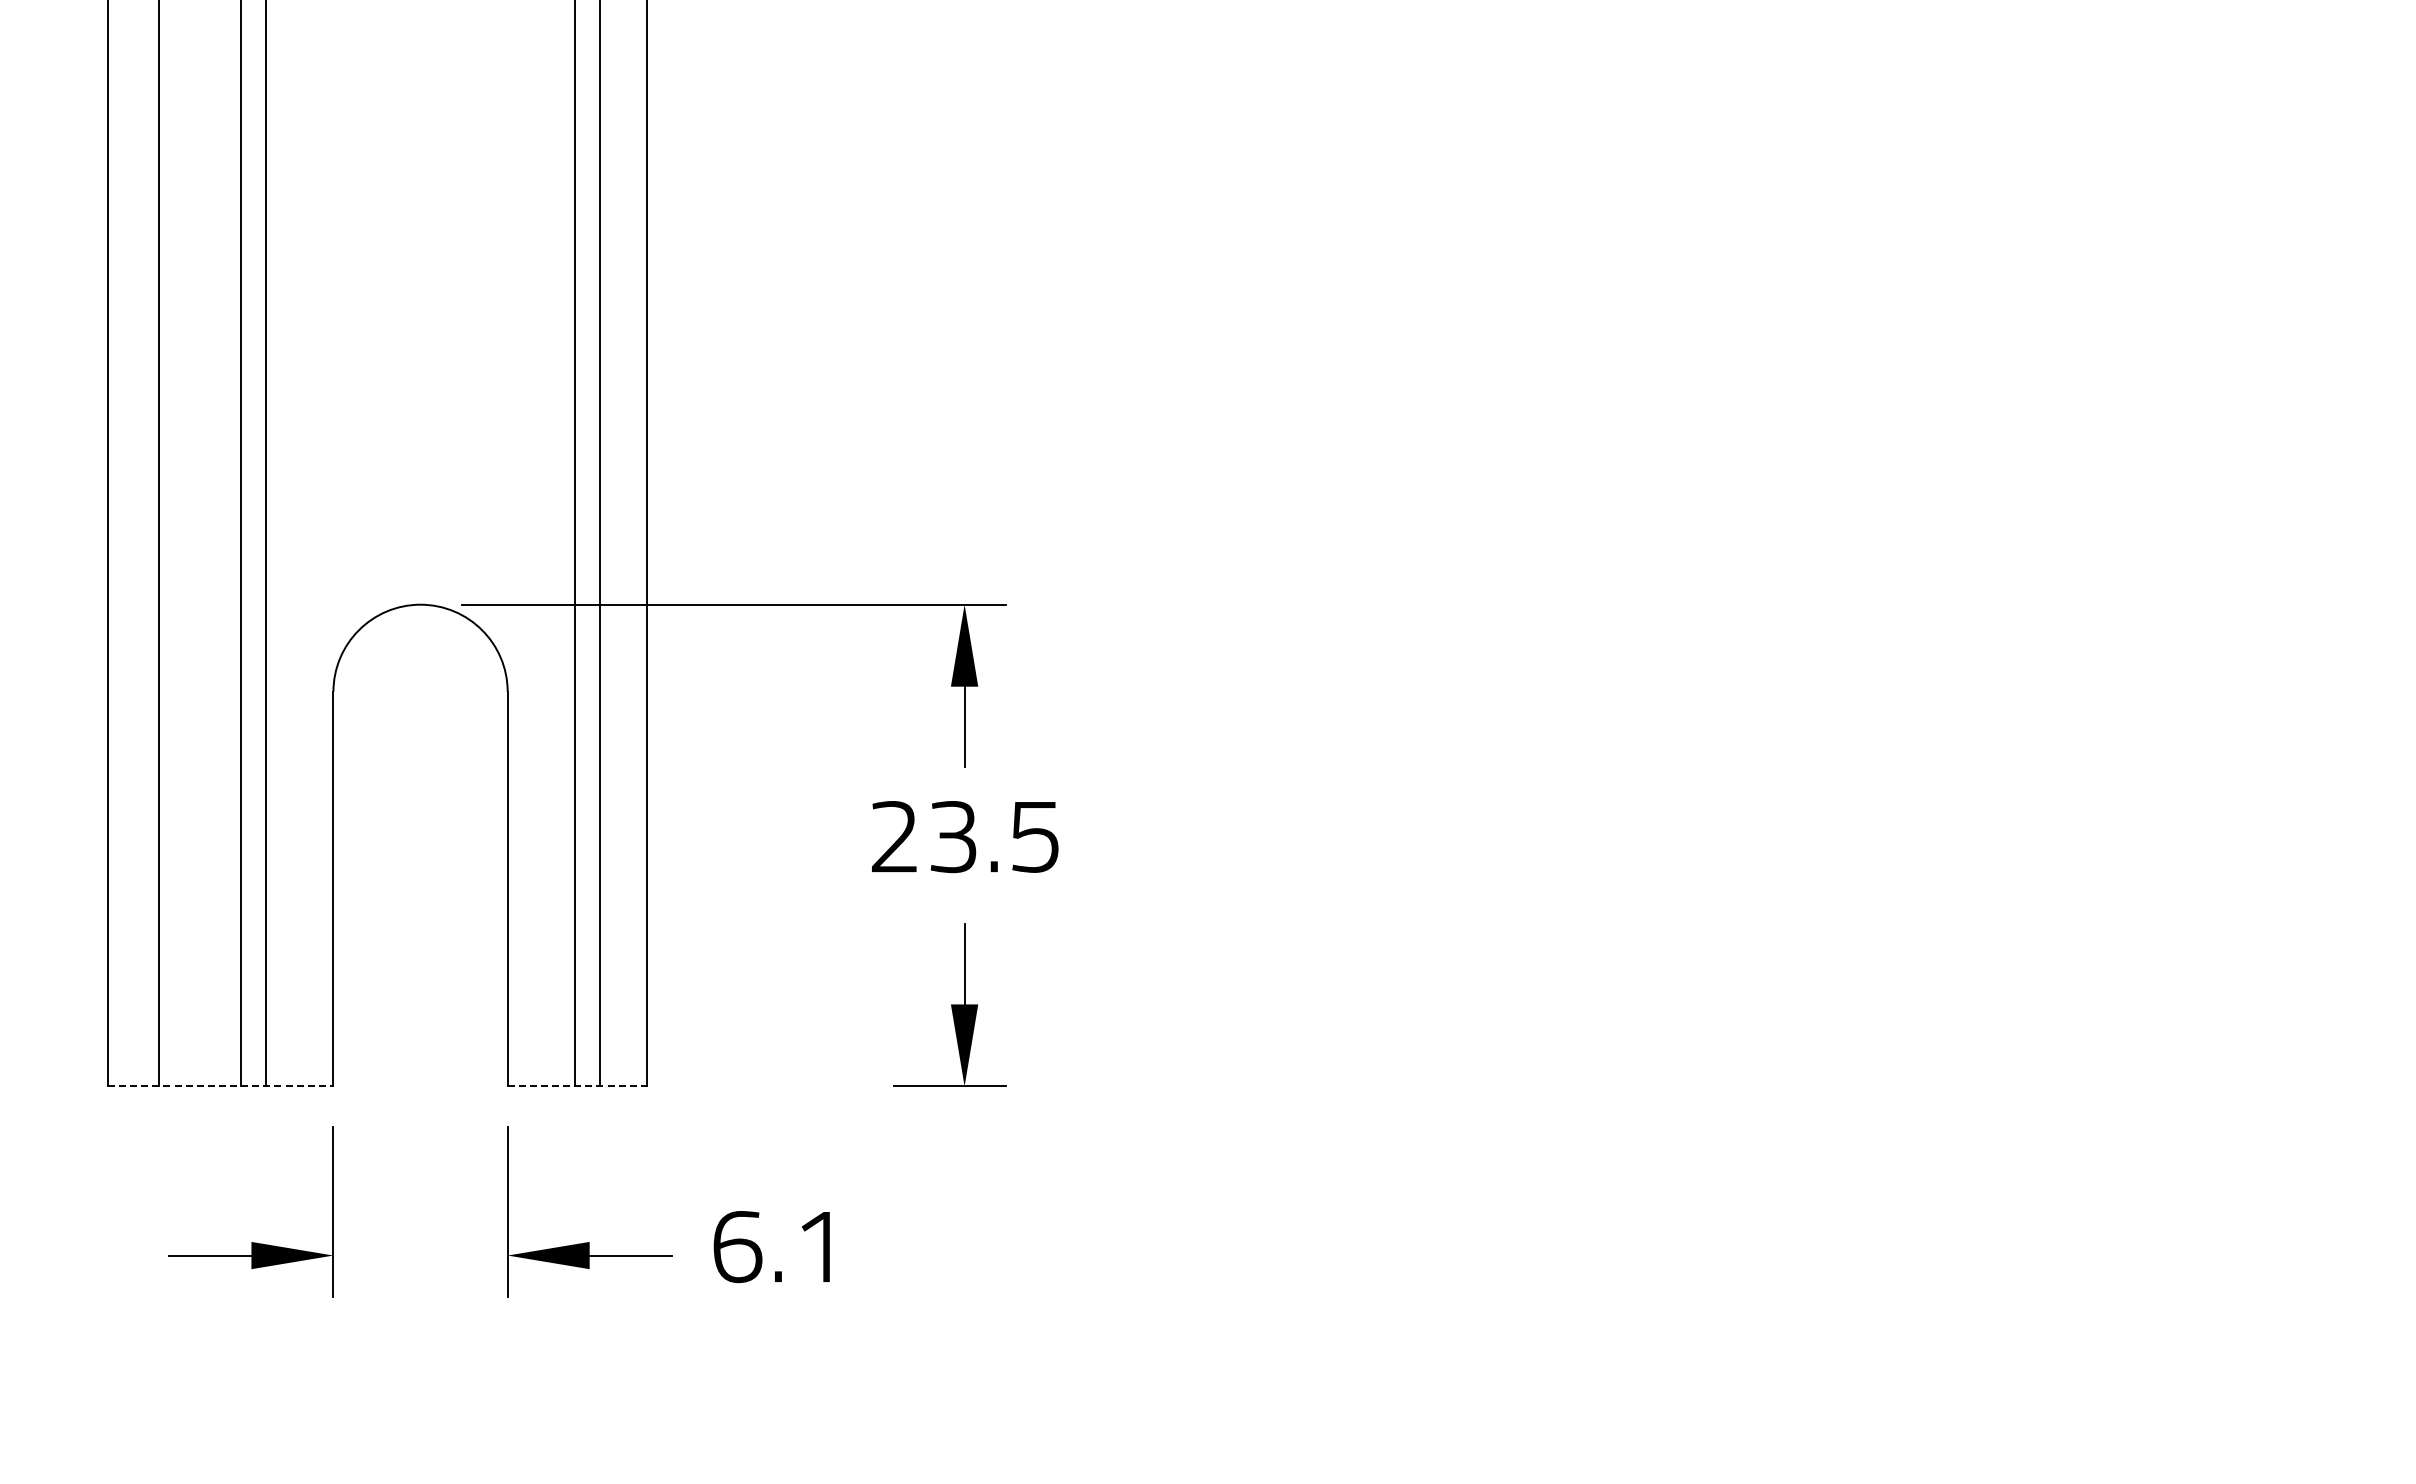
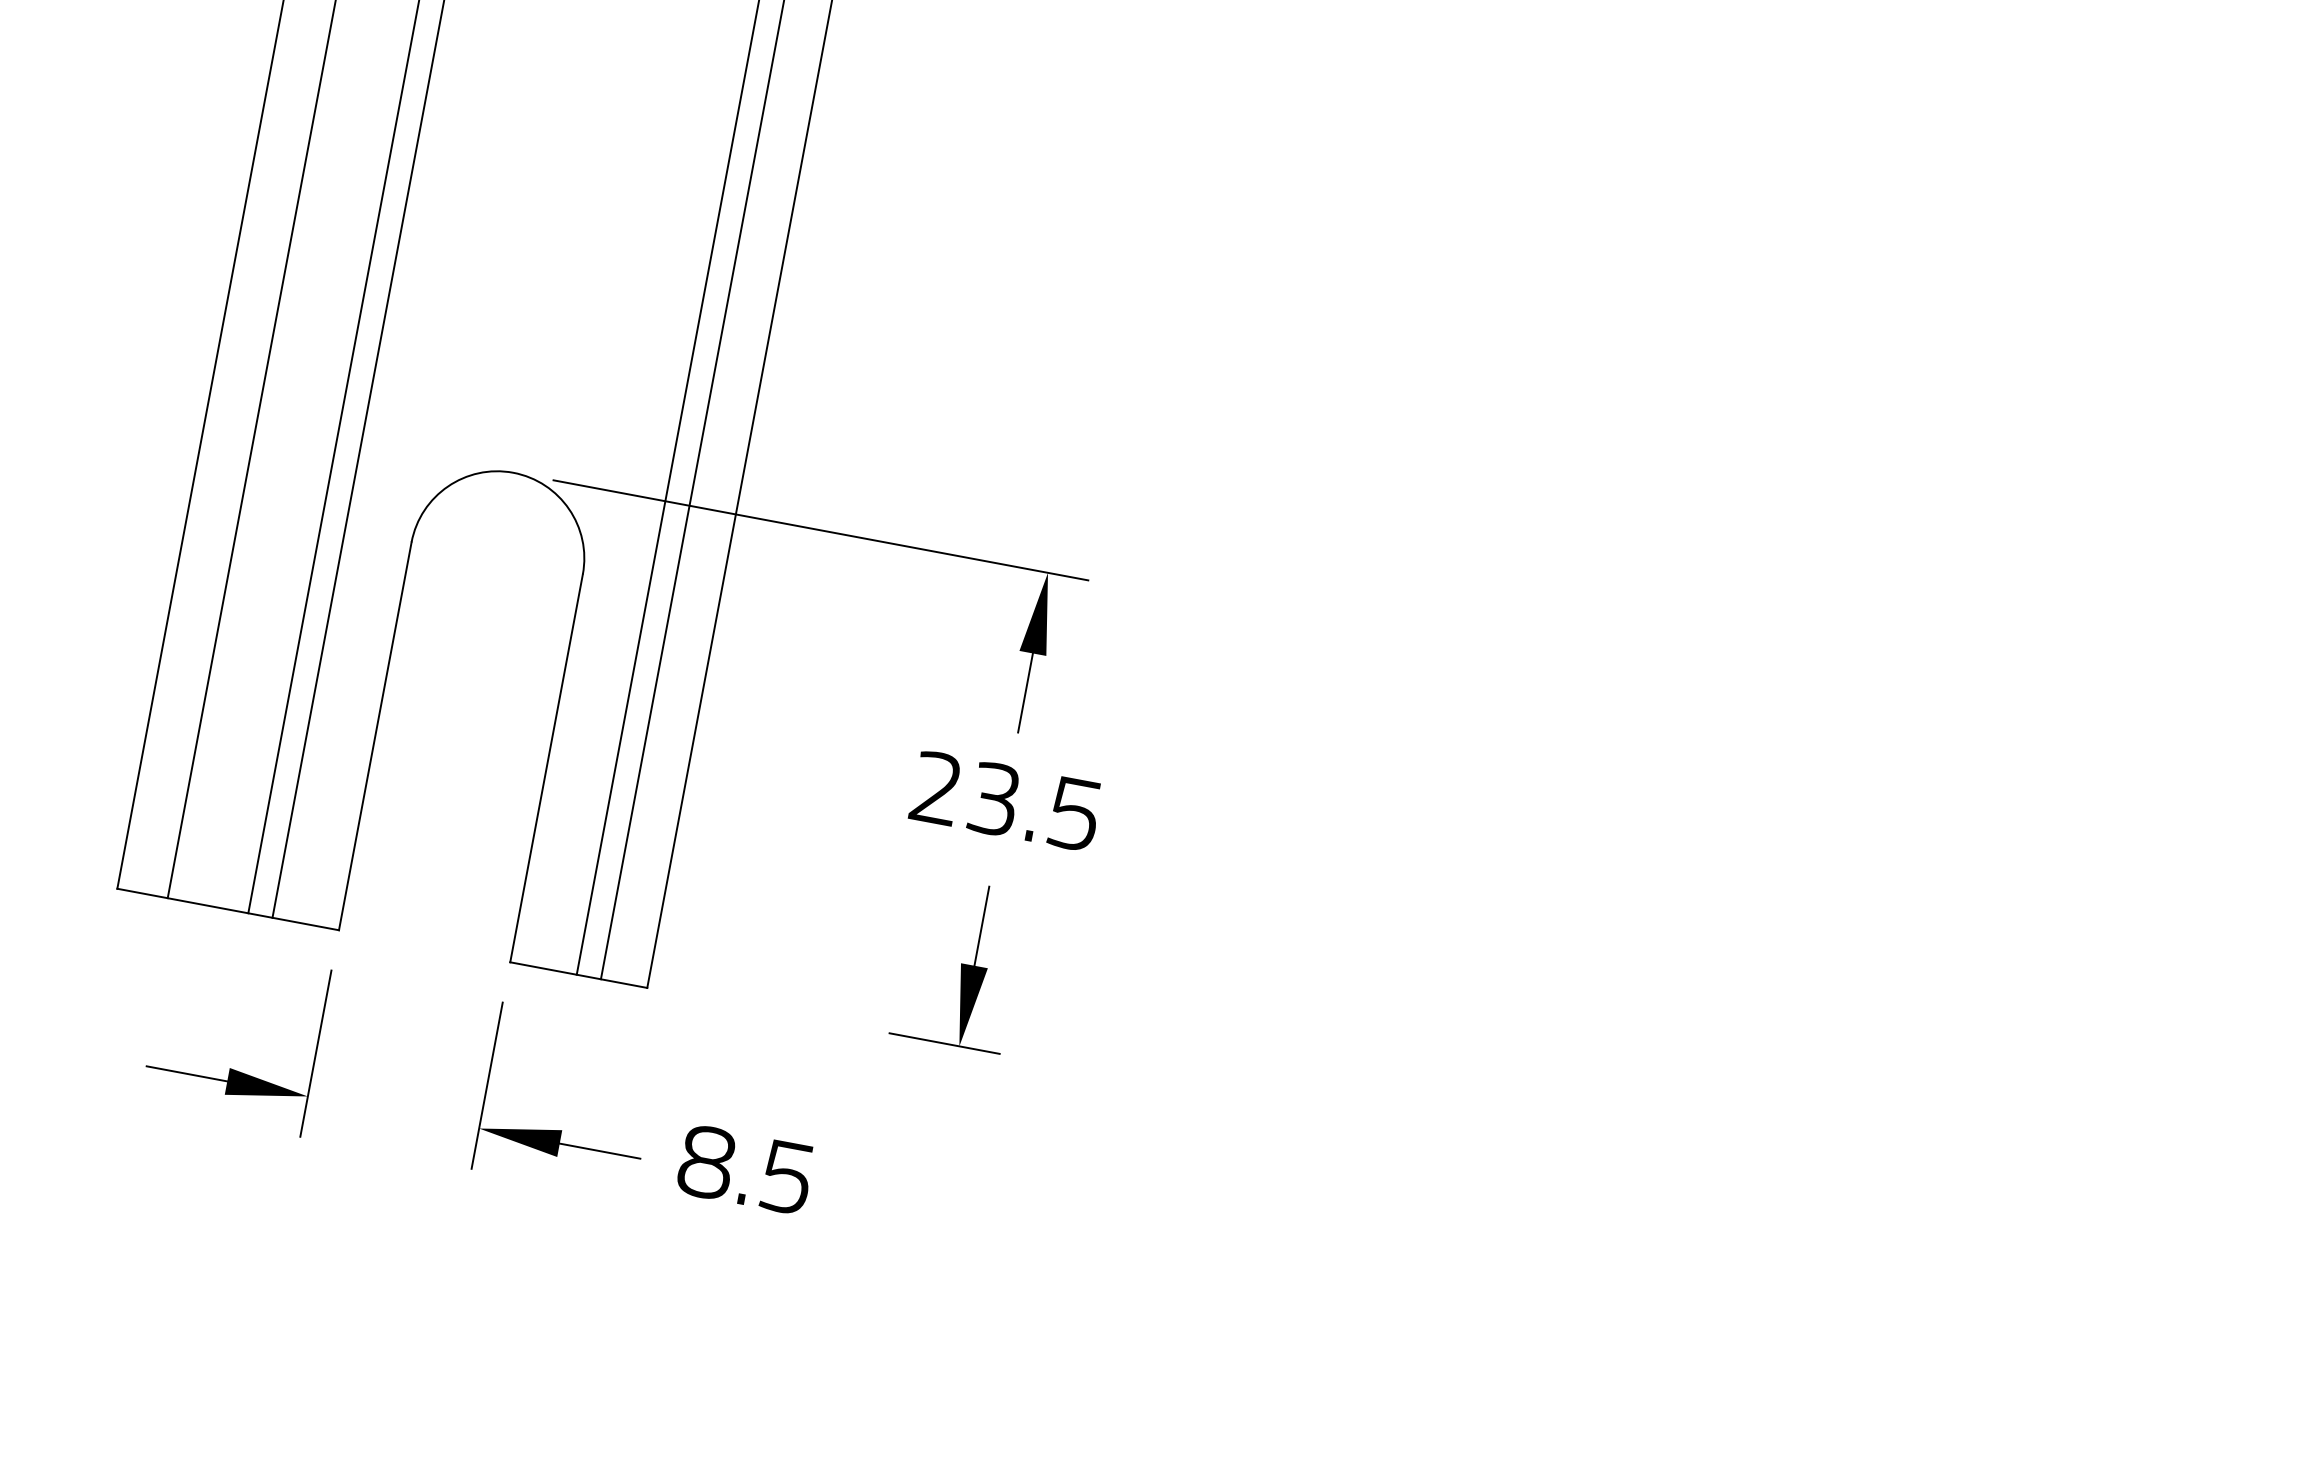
line: (220, 1086) -> (227, 909), dashed -> solid
line: (577, 1086) -> (578, 975), dashed -> solid
text: (776, 1246) -> (745, 1169), 6.1 -> 8.5

